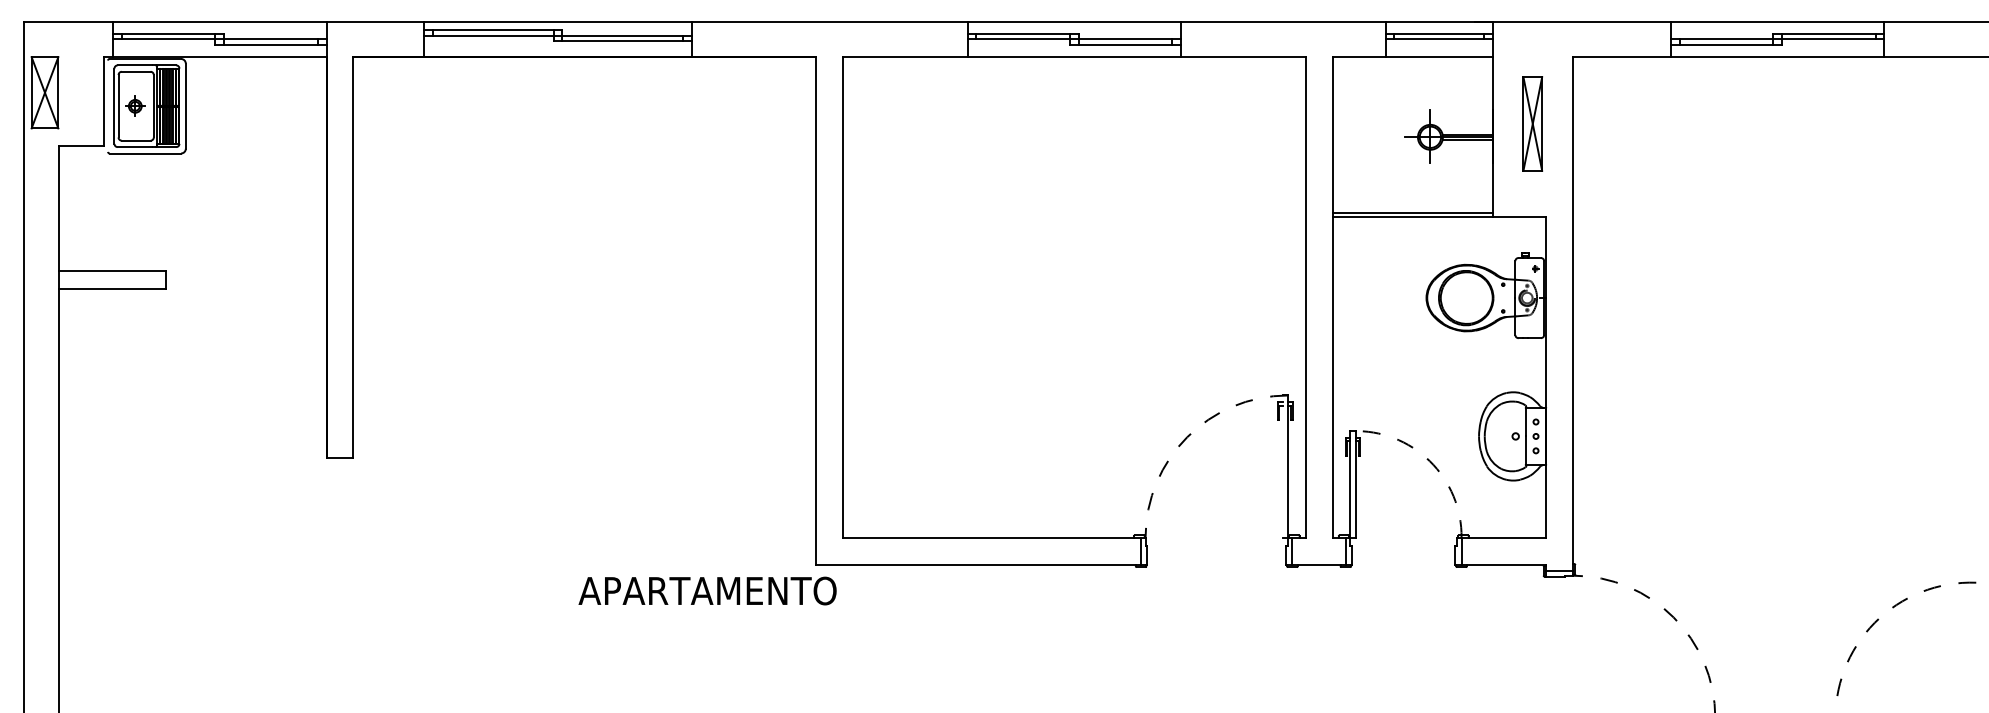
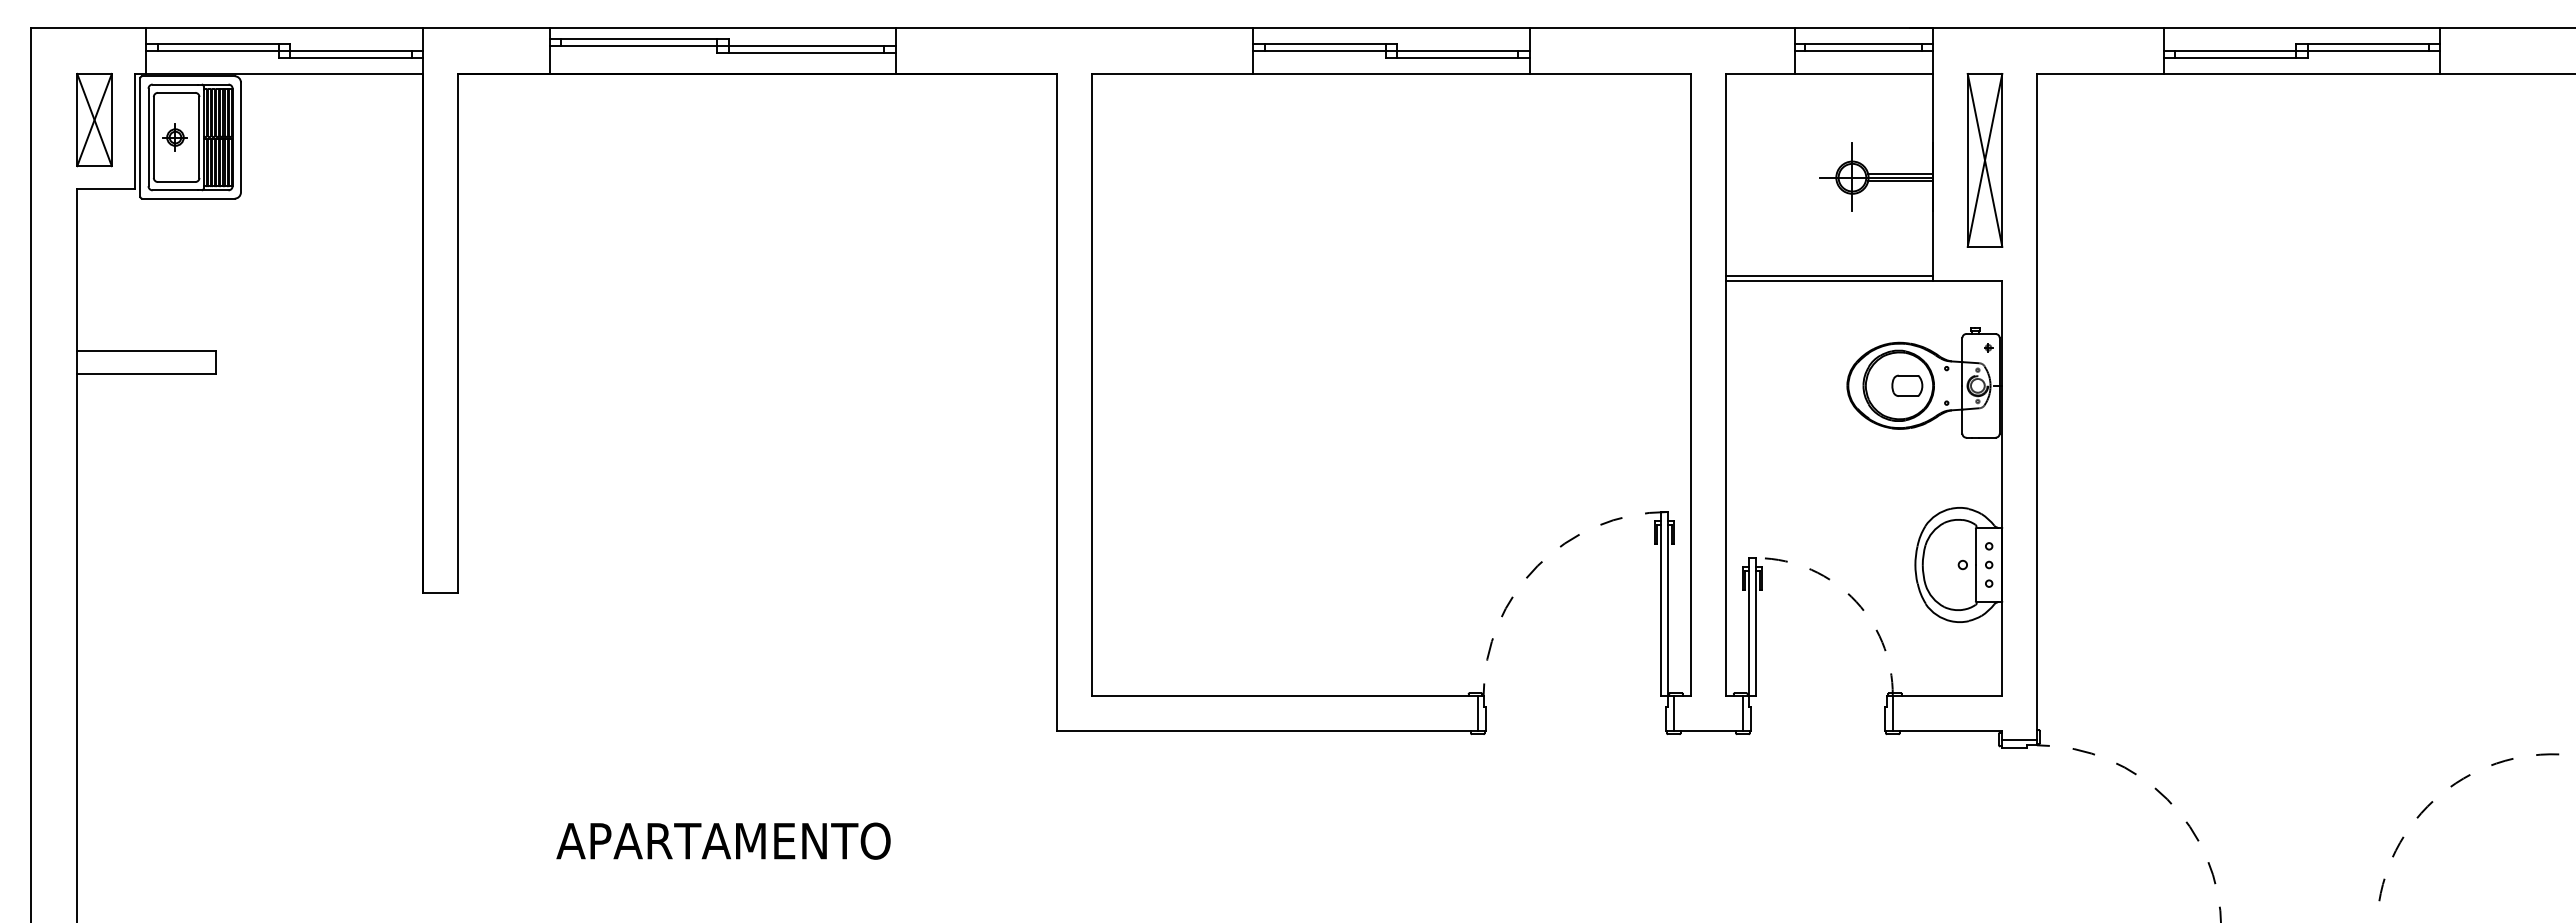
part: (44, 92) -> (94, 119), moved
line: (108, 106) -> (140, 137), added
part: (1532, 124) -> (1984, 160), size x1.43
part: (1472, 297) -> (1907, 385), added
line: (1282, 466) -> (1661, 603), added
text: (707, 590) -> (723, 840), moved

